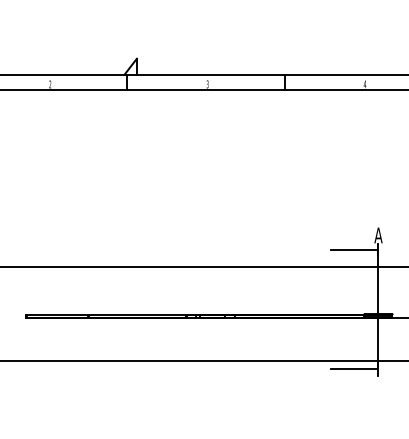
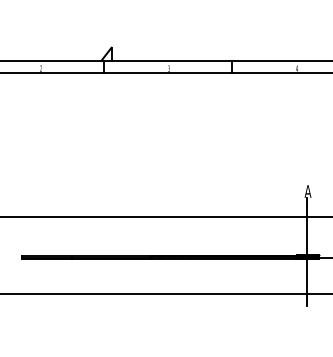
line: (354, 250) -> (288, 203), removed
line: (354, 369) -> (288, 300), removed

